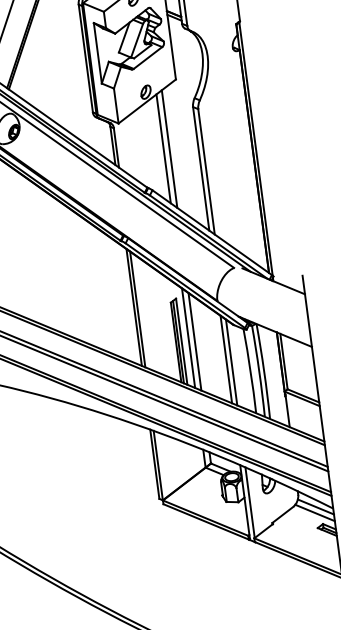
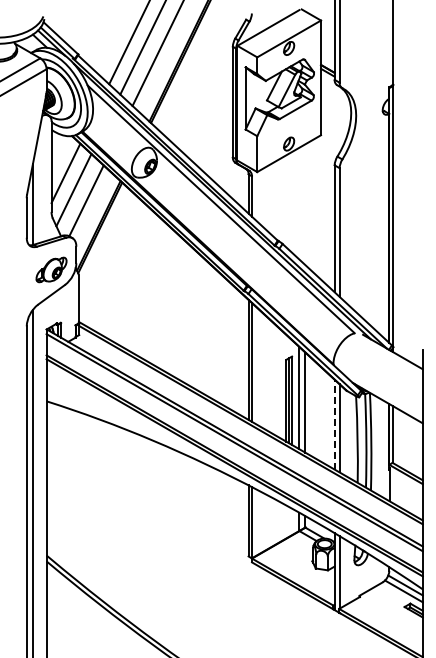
line: (163, 148) -> (299, 203), removed
line: (169, 148) -> (305, 204), removed
line: (226, 359) -> (334, 424), solid -> dashed

